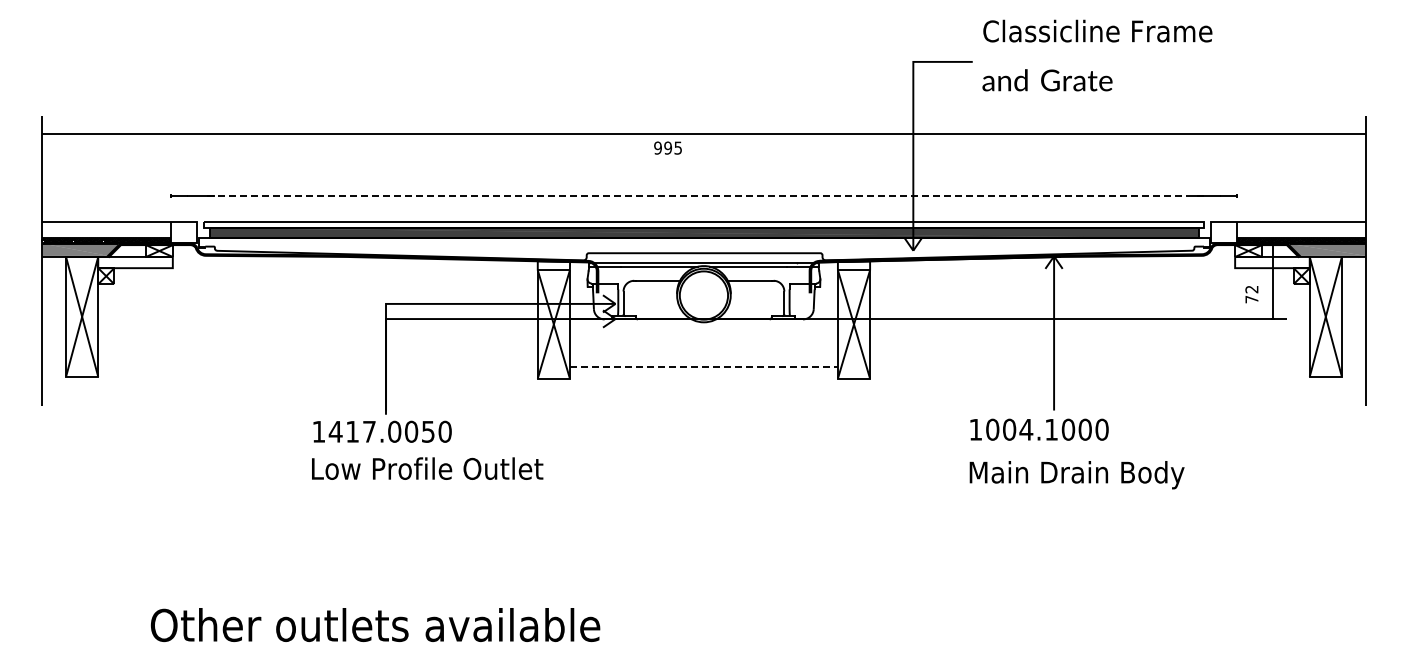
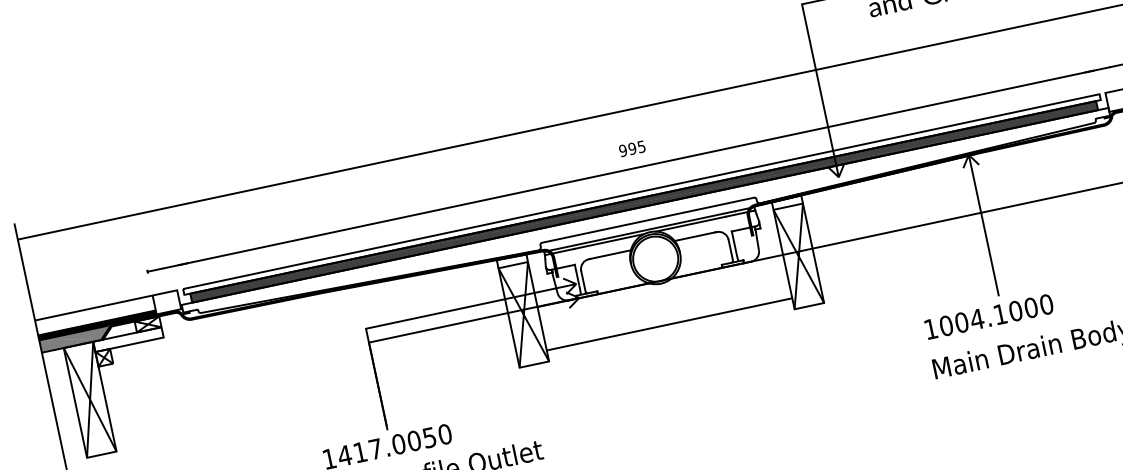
text: (667, 147) -> (631, 148), moved
line: (703, 195) -> (635, 167), dashed -> solid
line: (703, 366) -> (669, 324), dashed -> solid

